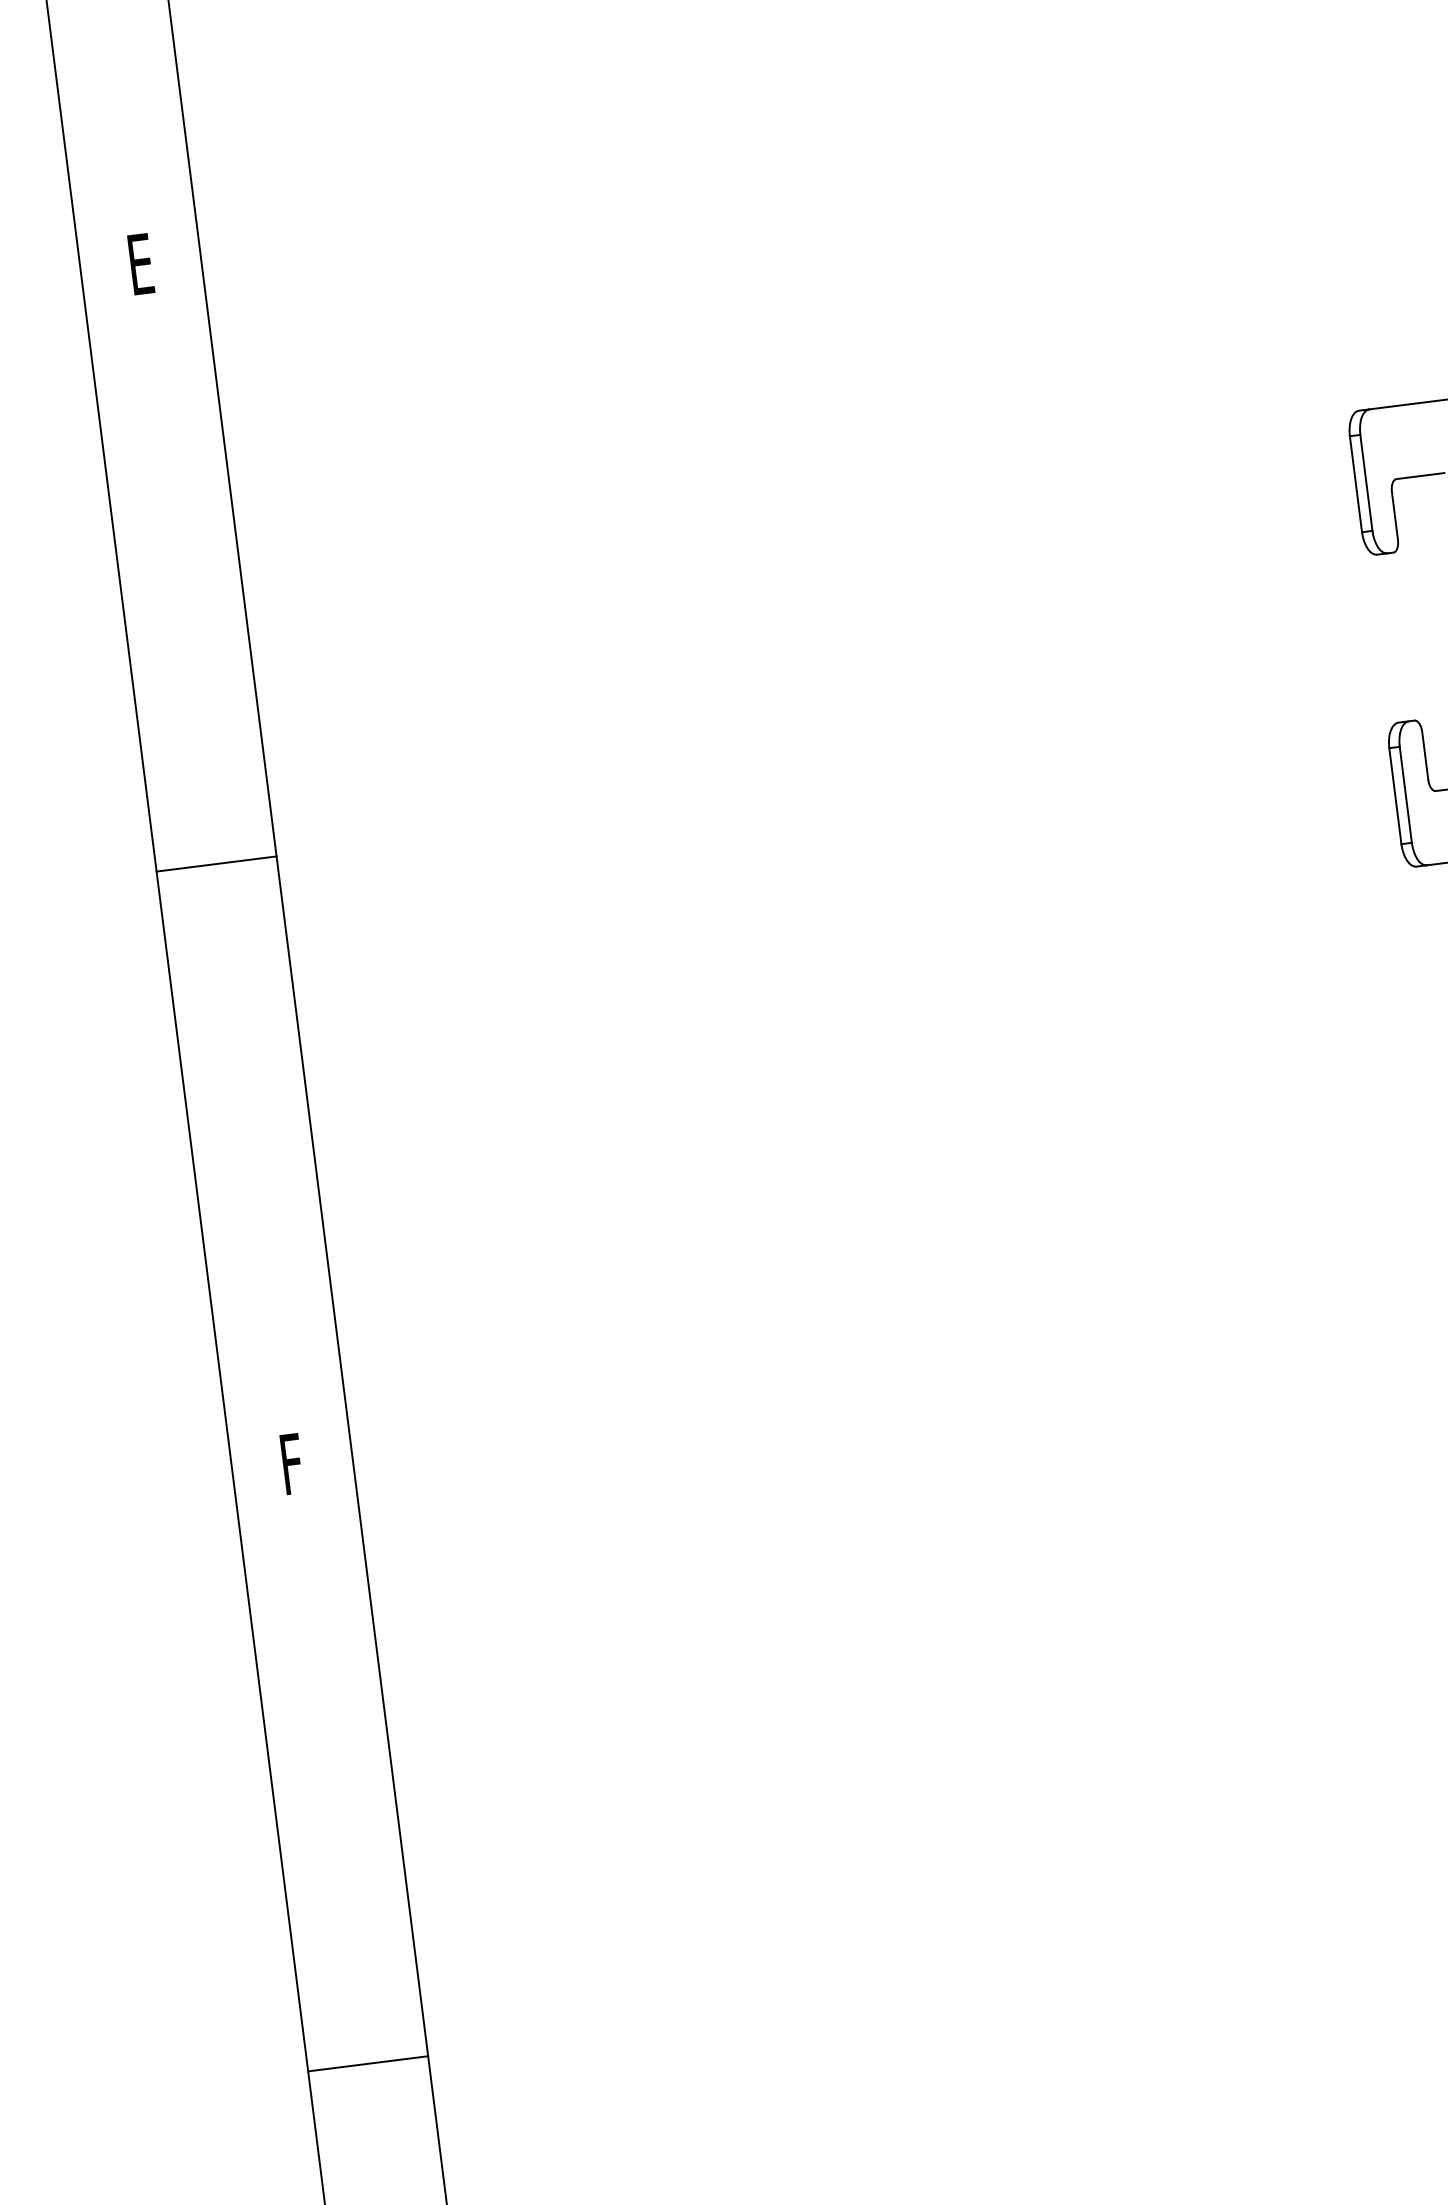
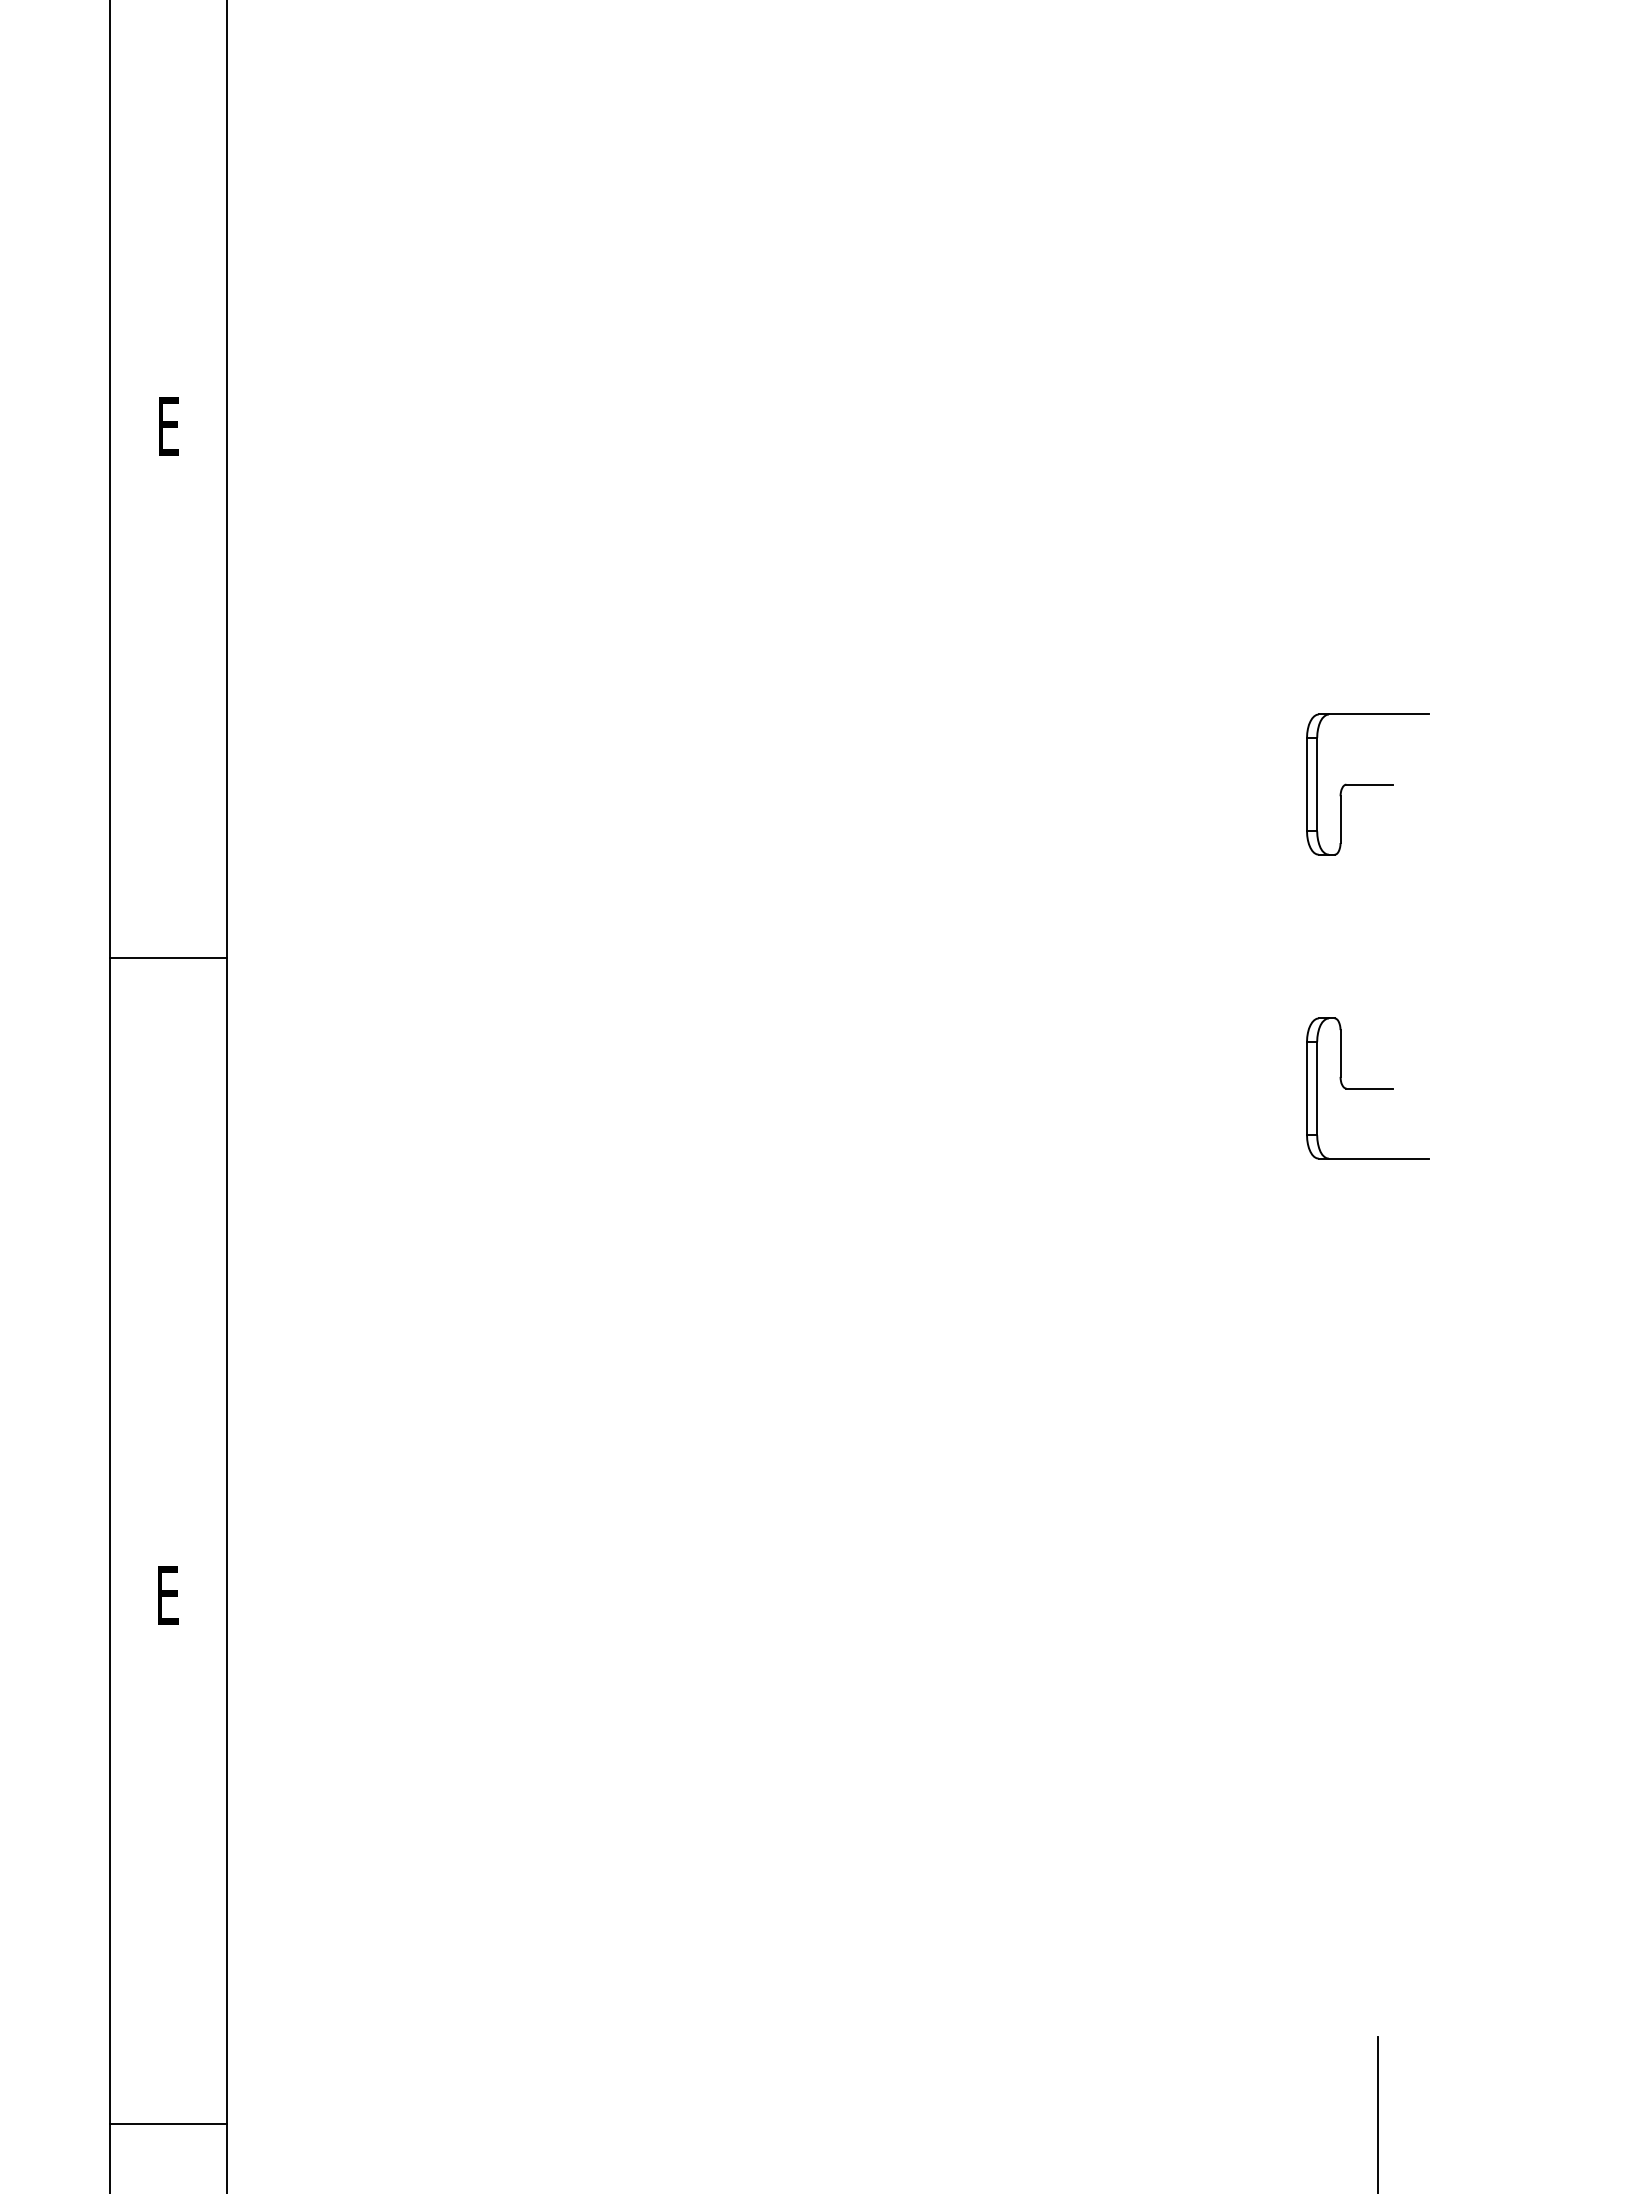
line: (215, 863) -> (167, 957), moved
text: (292, 1464) -> (168, 1595), F -> E
line: (367, 2063) -> (167, 2123), moved

